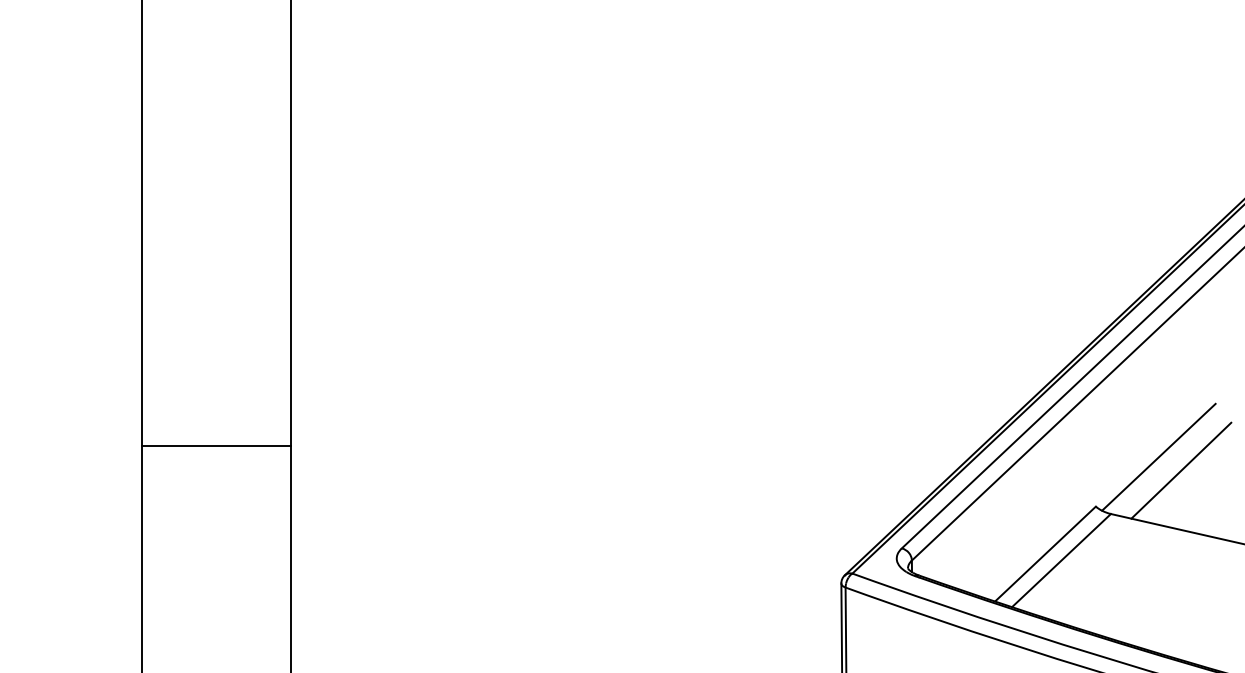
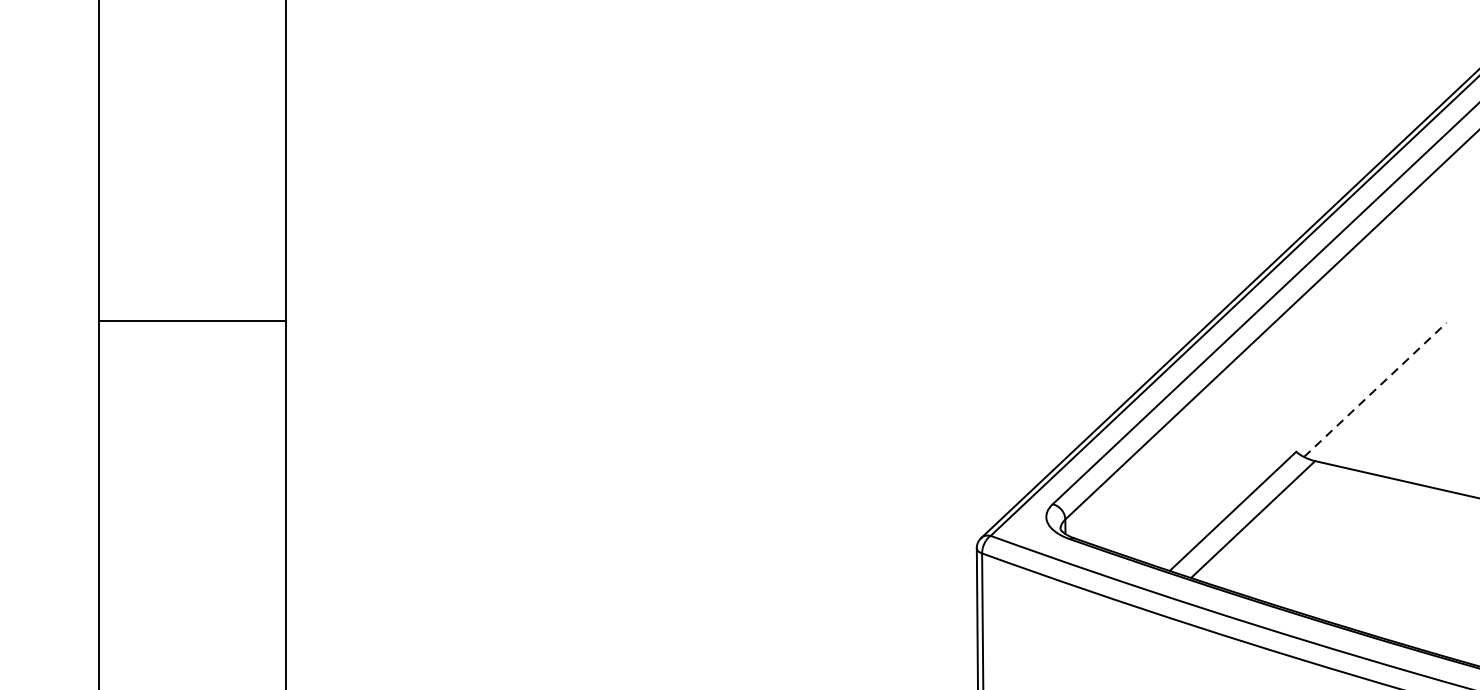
line: (215, 445) -> (191, 321), moved
line: (1158, 457) -> (1374, 390), solid -> dashed
line: (1181, 470) -> (1403, 406), removed

